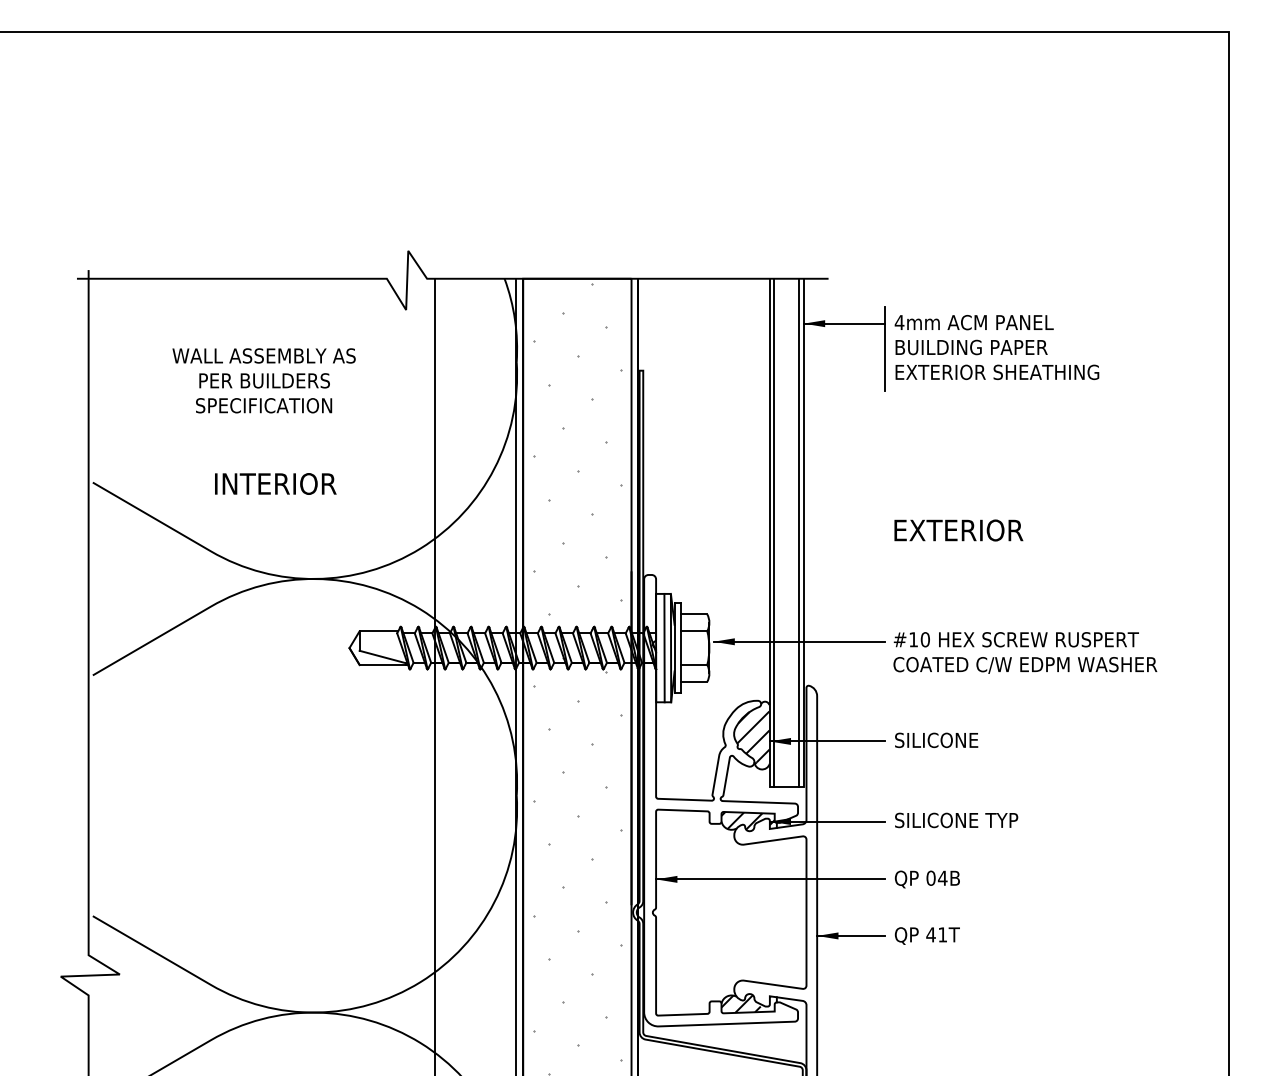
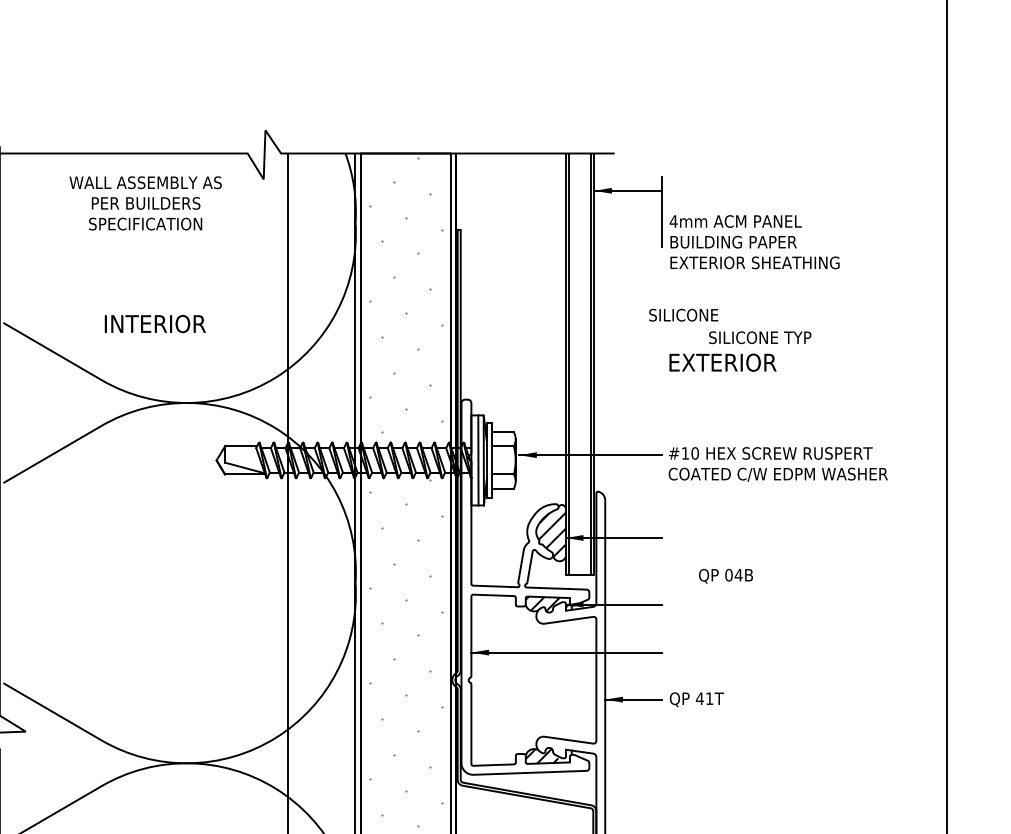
text: (996, 347) -> (754, 242), moved
text: (263, 380) -> (145, 203), moved
text: (936, 740) -> (683, 315), moved
text: (956, 820) -> (760, 337), moved
text: (926, 879) -> (725, 576), moved

